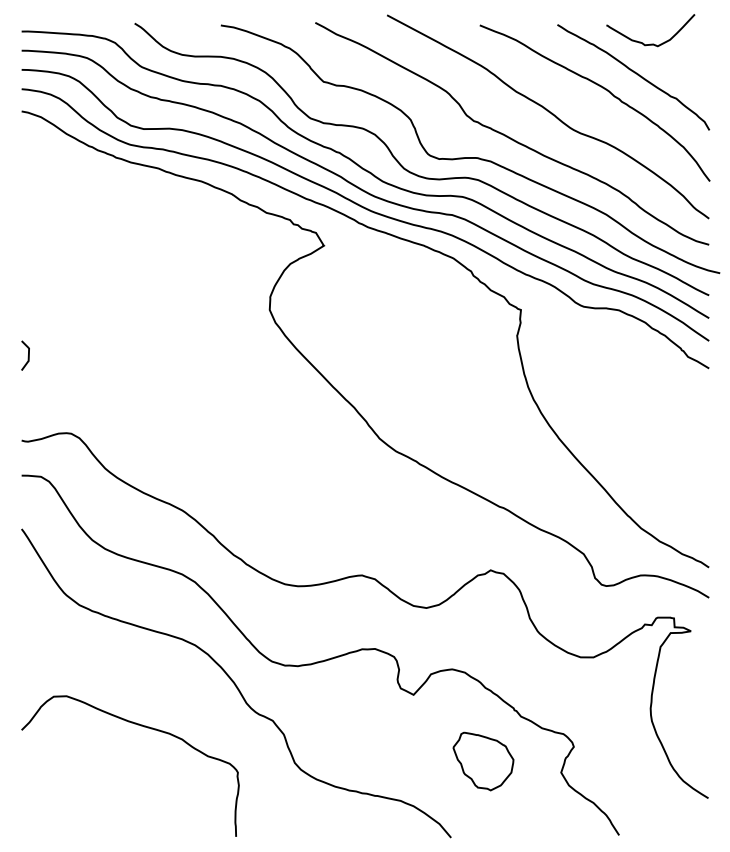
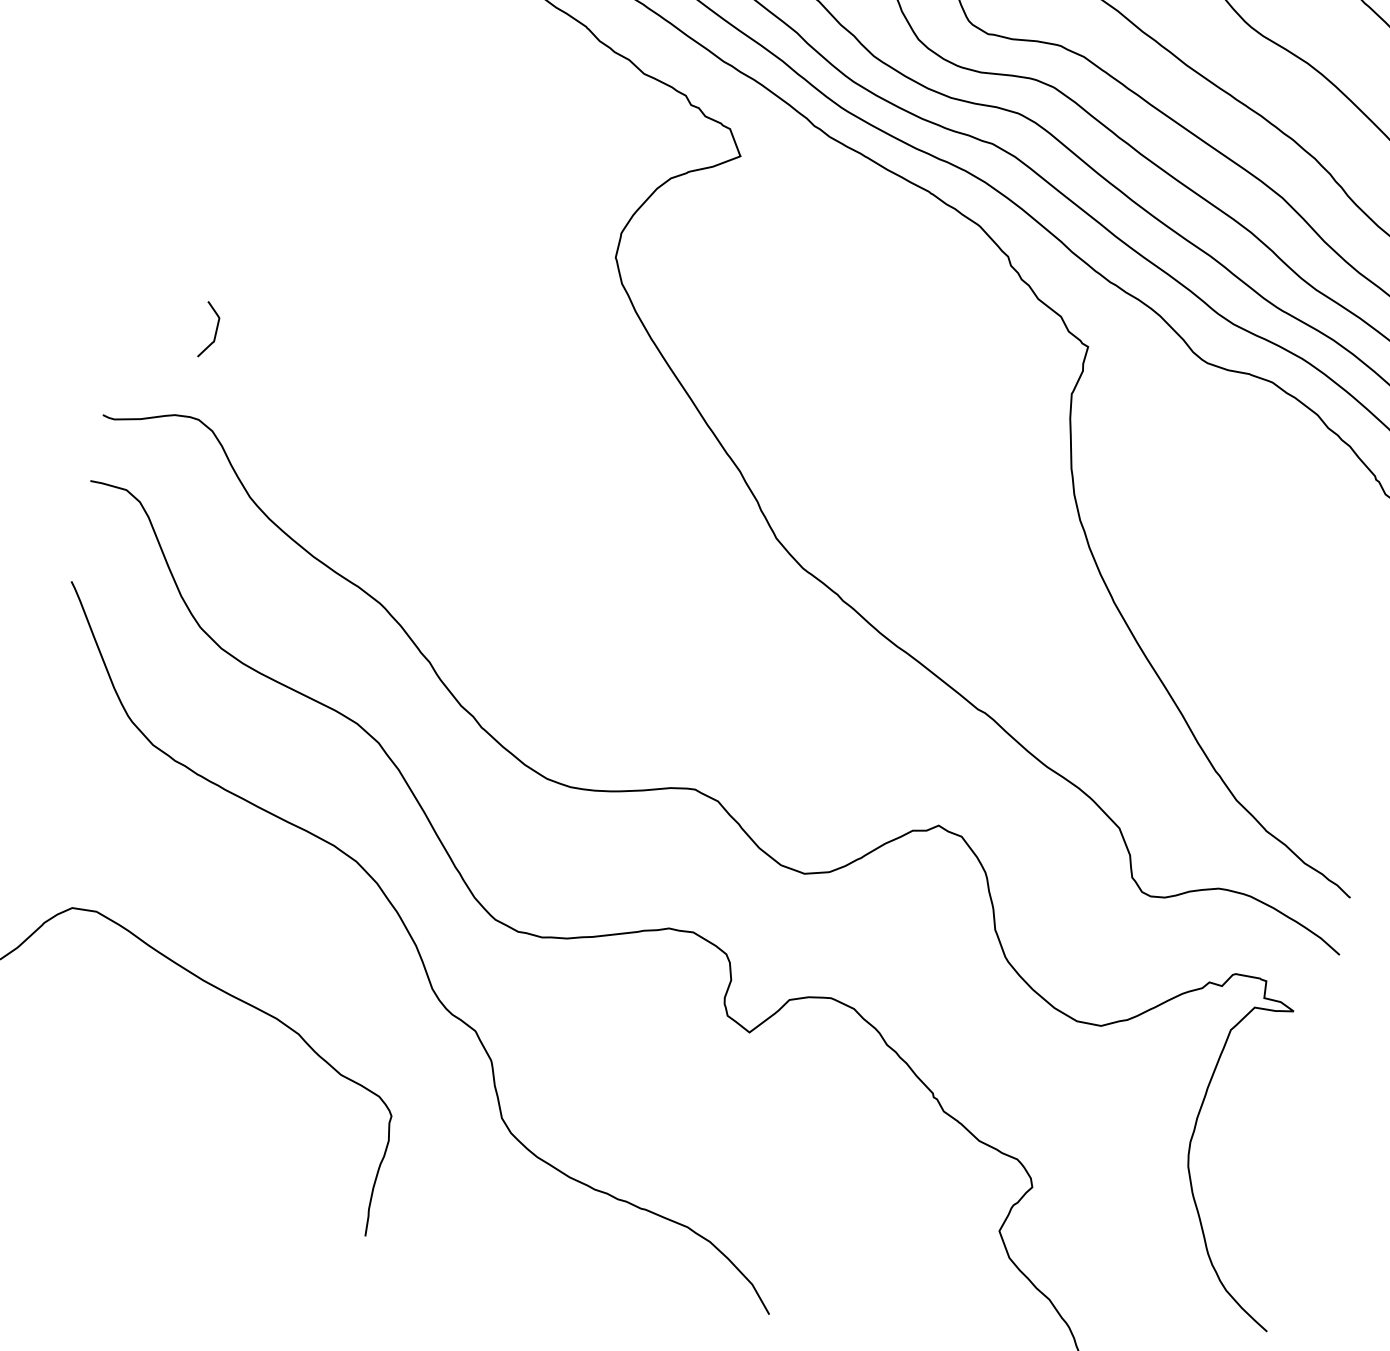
curve: (27, 356) -> (213, 332), moved
part: (483, 761) -> (857, 1182), removed

